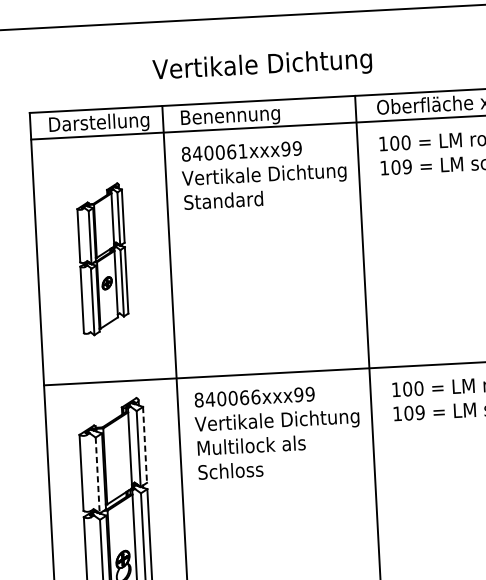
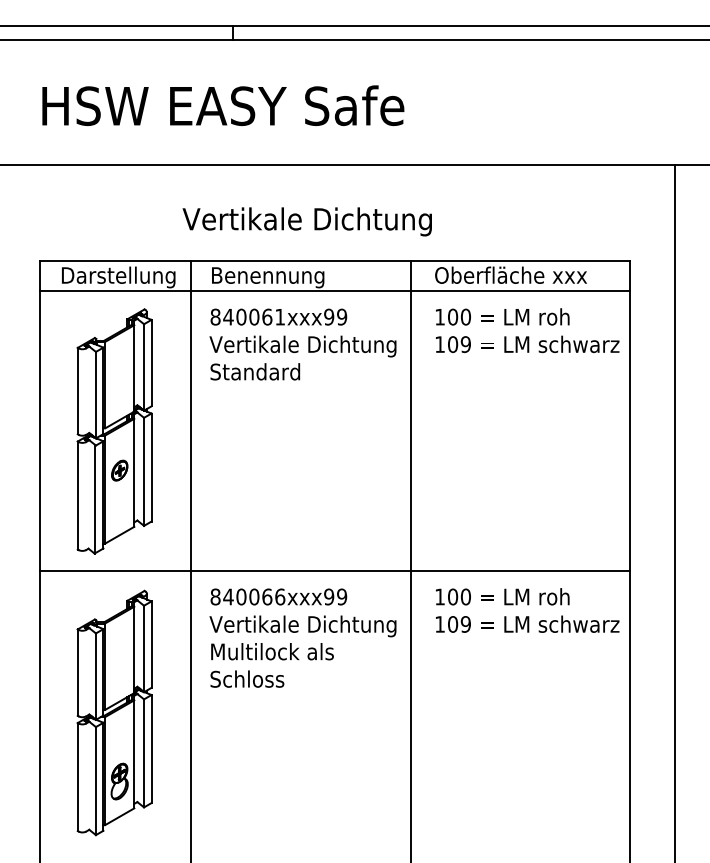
part: (102, 259) -> (114, 431), size x1.43
line: (145, 445) -> (151, 645), dashed -> solid
line: (97, 476) -> (95, 677), dashed -> solid

